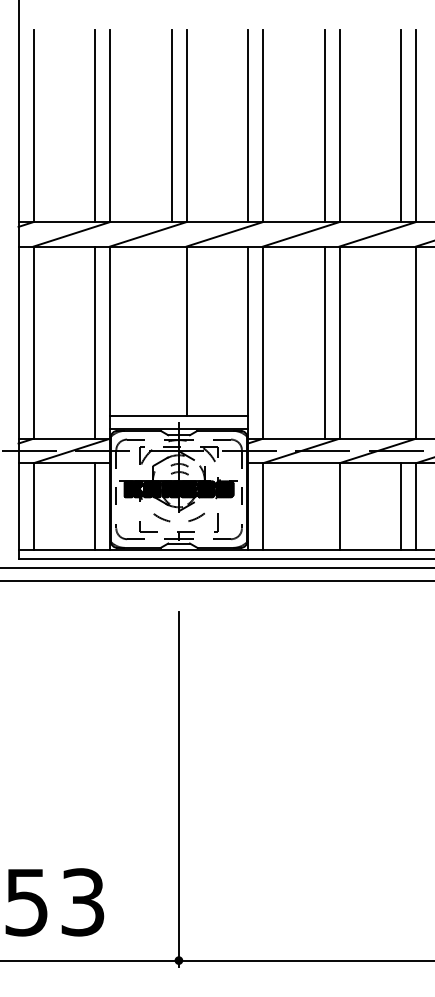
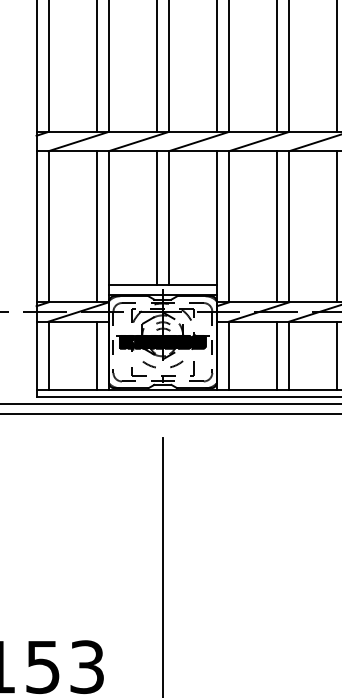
line: (171, 331) -> (156, 218), added
line: (400, 342) -> (337, 226), added
line: (324, 506) -> (277, 355), added

